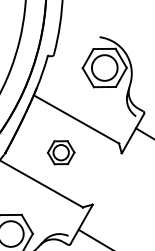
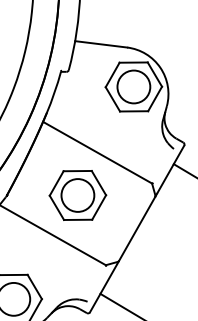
line: (78, 34) -> (100, 44), added
part: (61, 152) -> (78, 195), size x1.67
line: (107, 178) -> (137, 228), added

